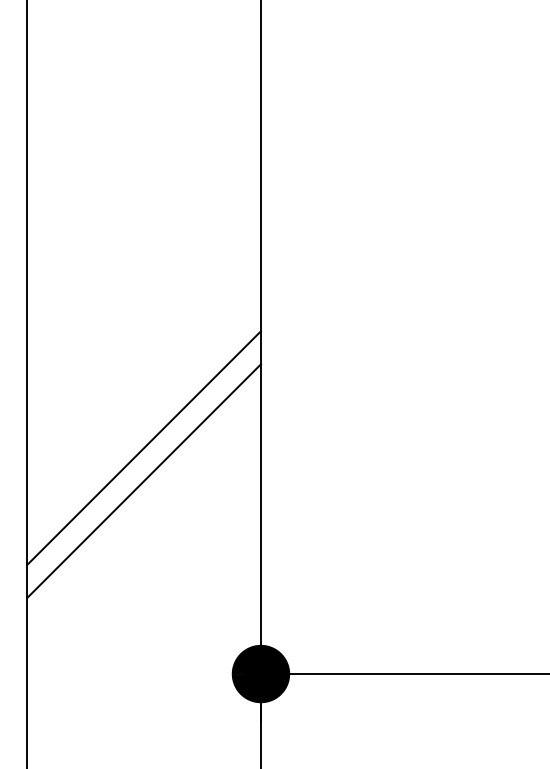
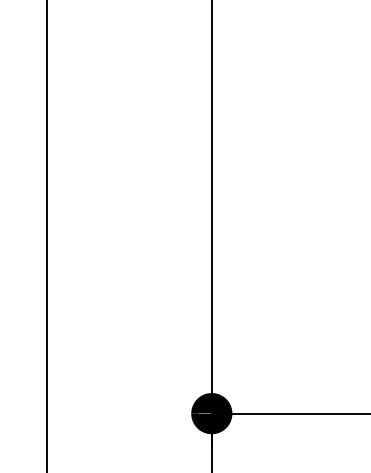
line: (143, 447) -> (128, 253), removed
line: (143, 480) -> (128, 277), removed

